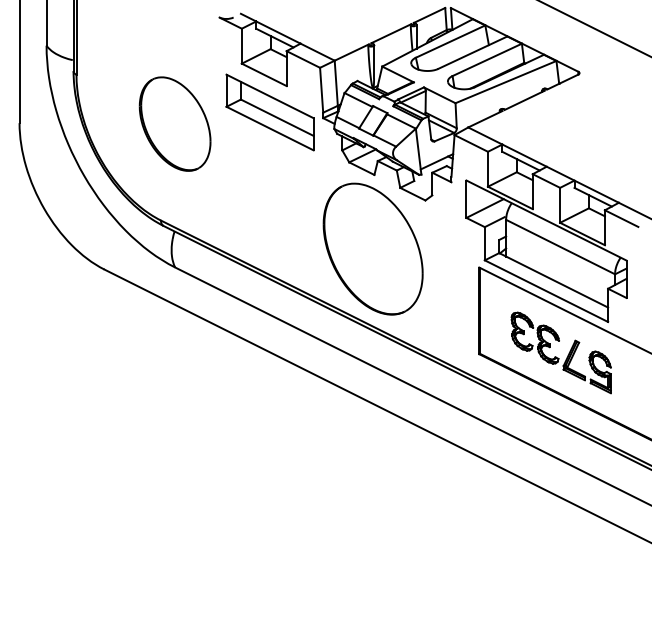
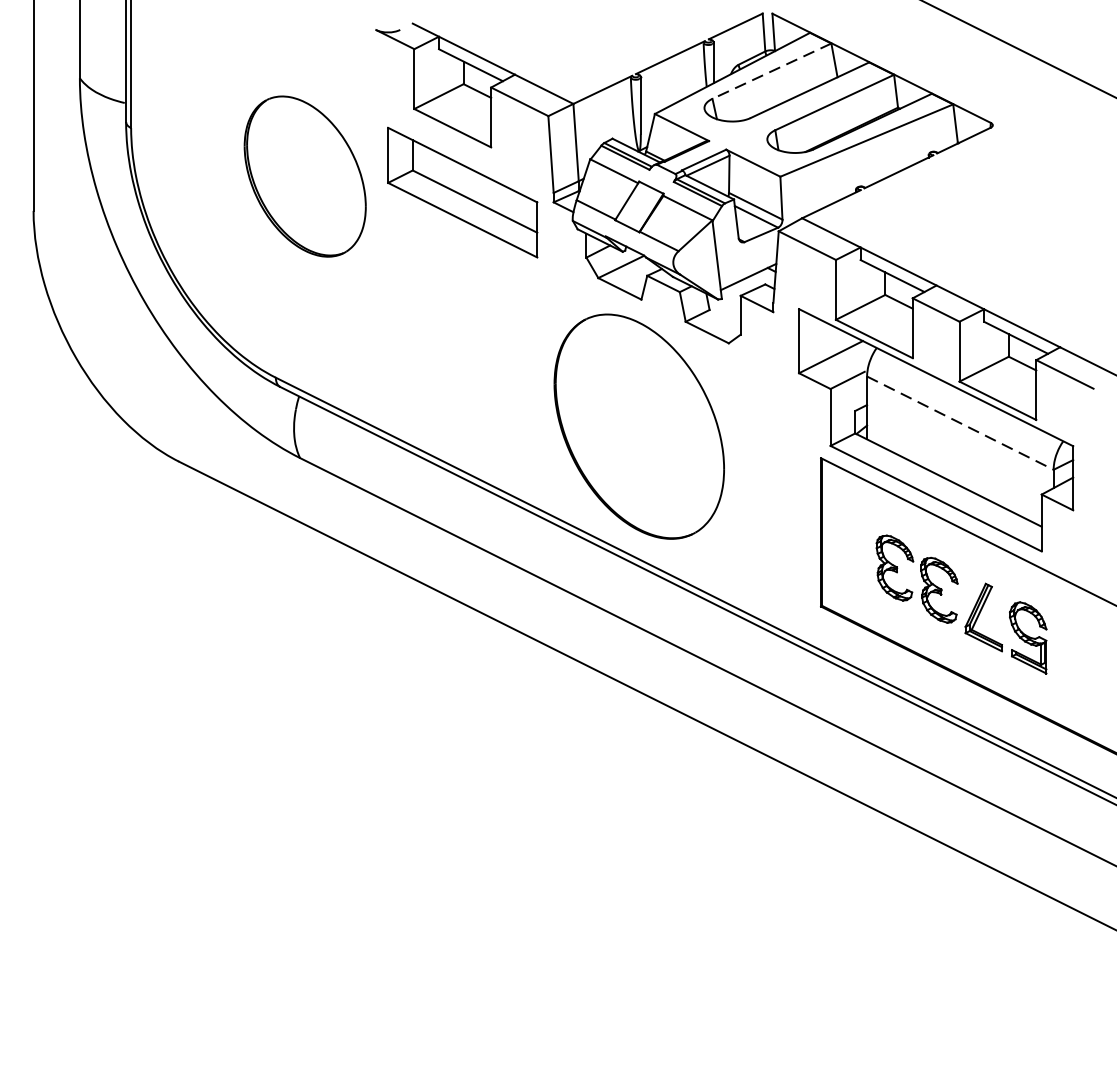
line: (450, 41) -> (771, 71), solid -> dashed
part: (174, 123) -> (304, 175), moved
line: (560, 247) -> (960, 423), solid -> dashed

